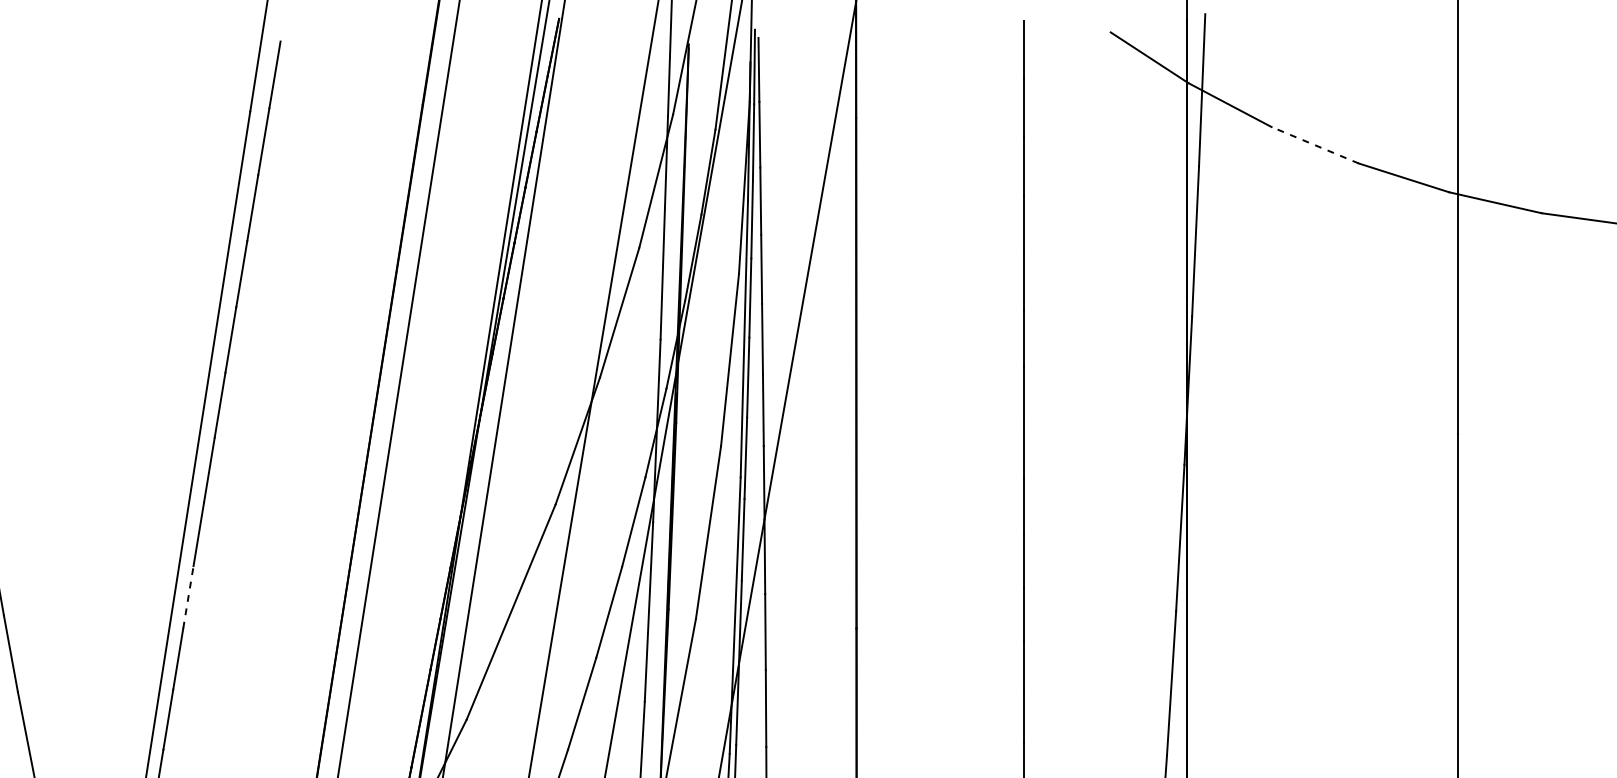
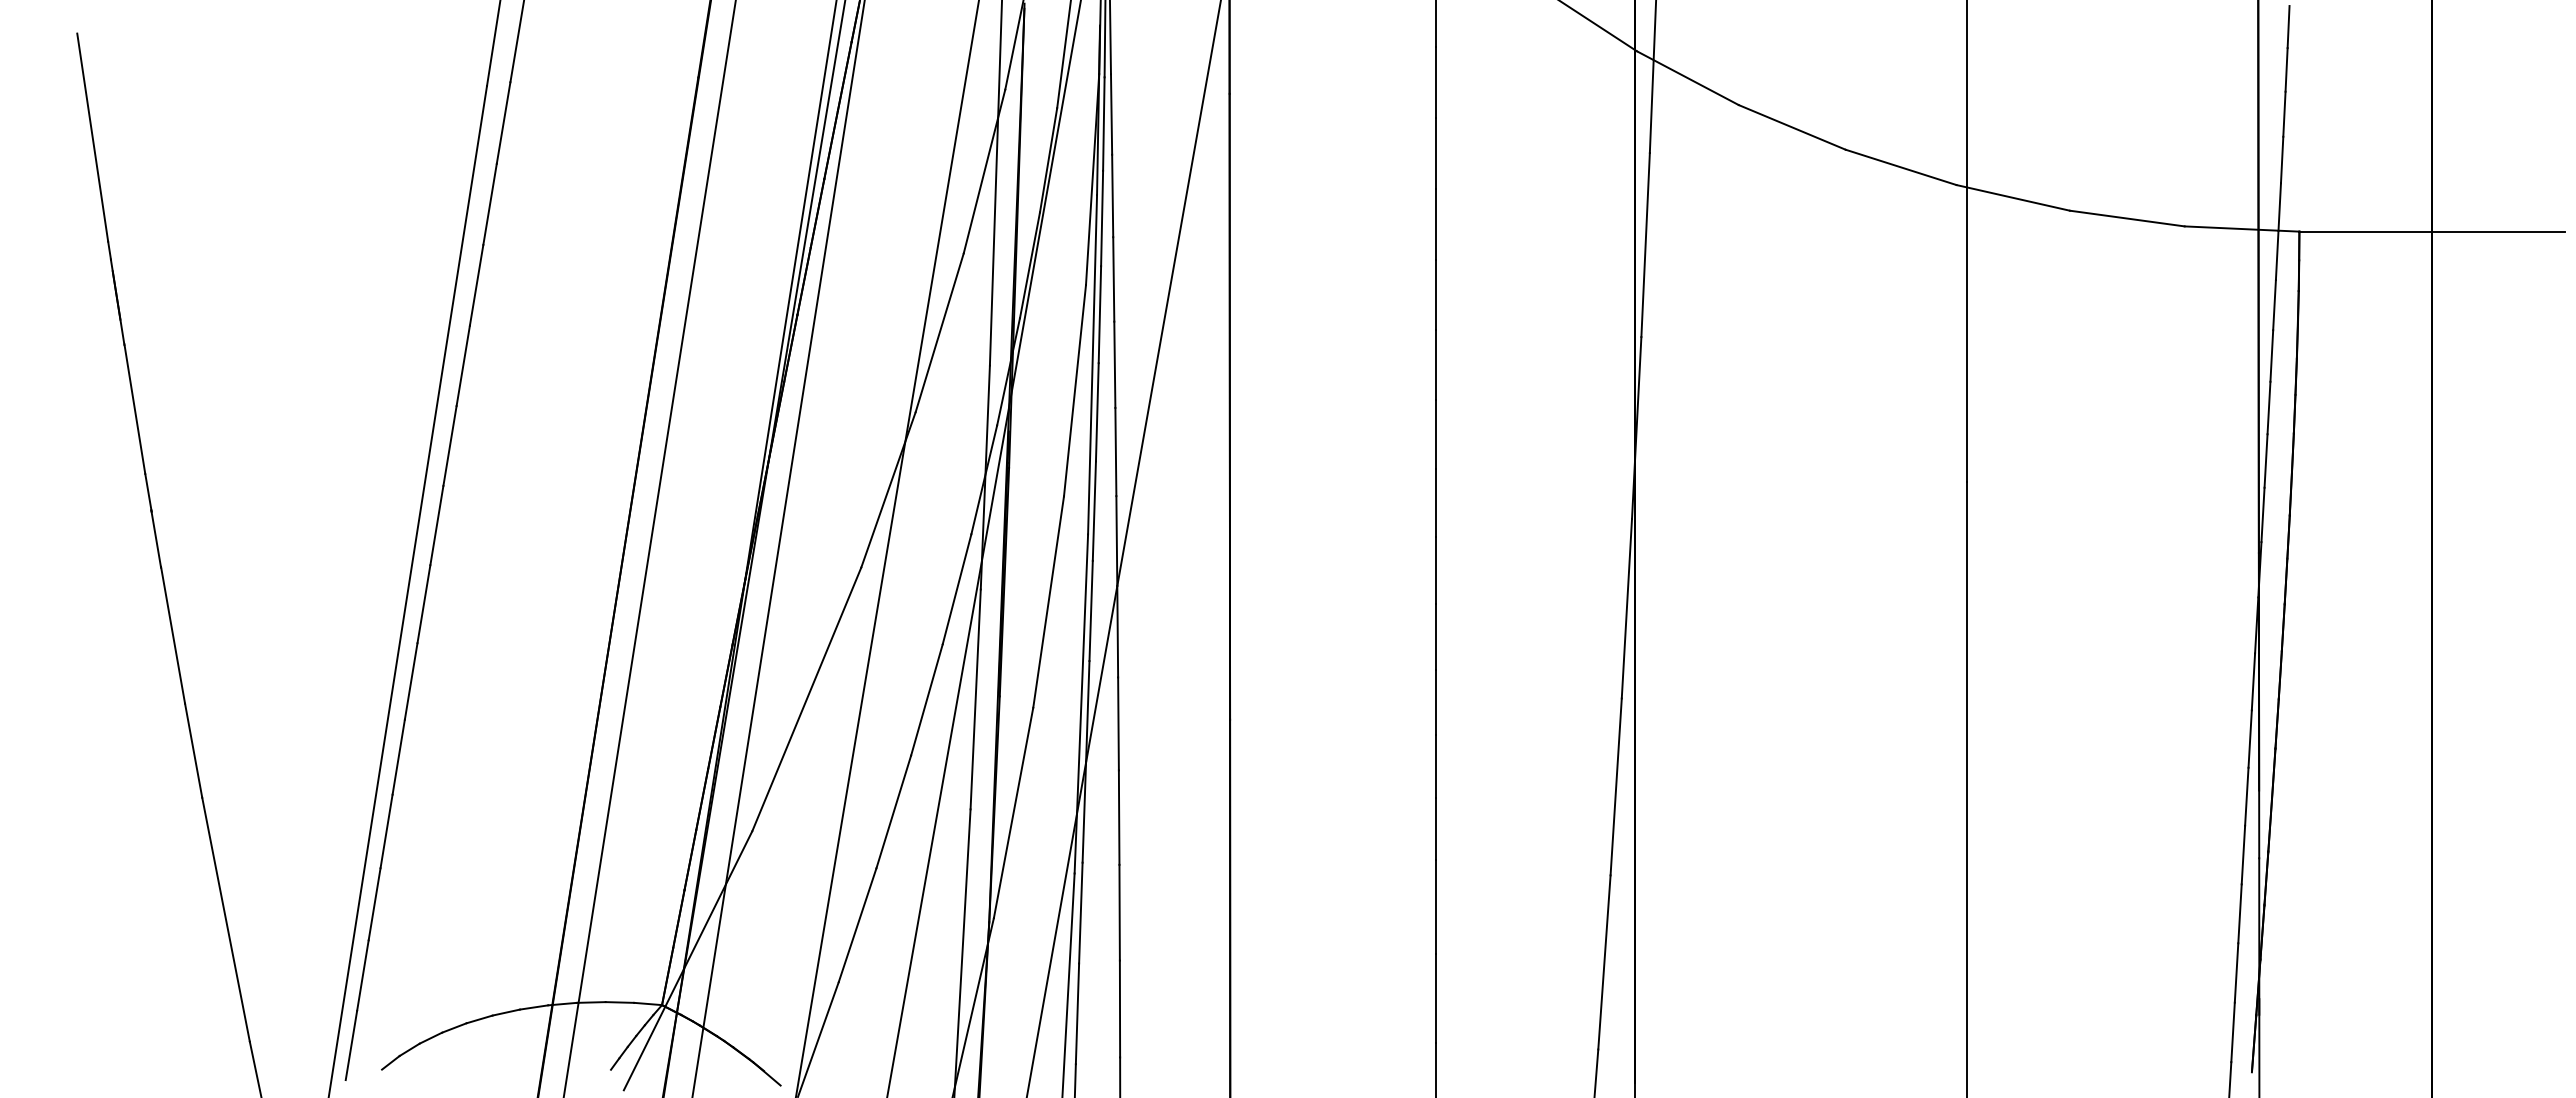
line: (1315, 145) -> (1792, 127), dashed -> solid
line: (188, 597) -> (411, 681), dashed -> solid

